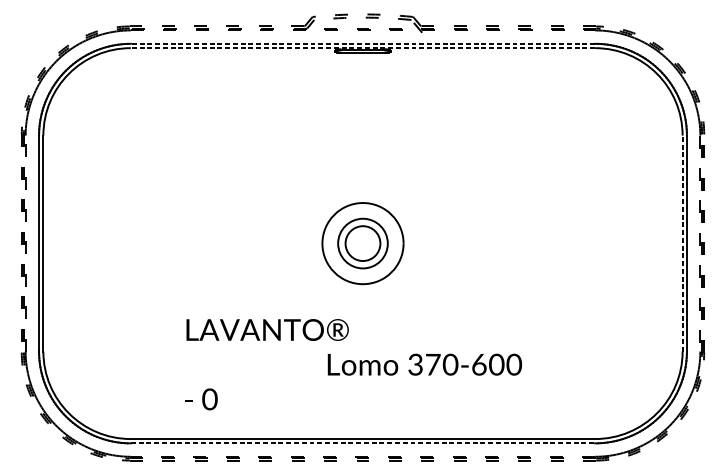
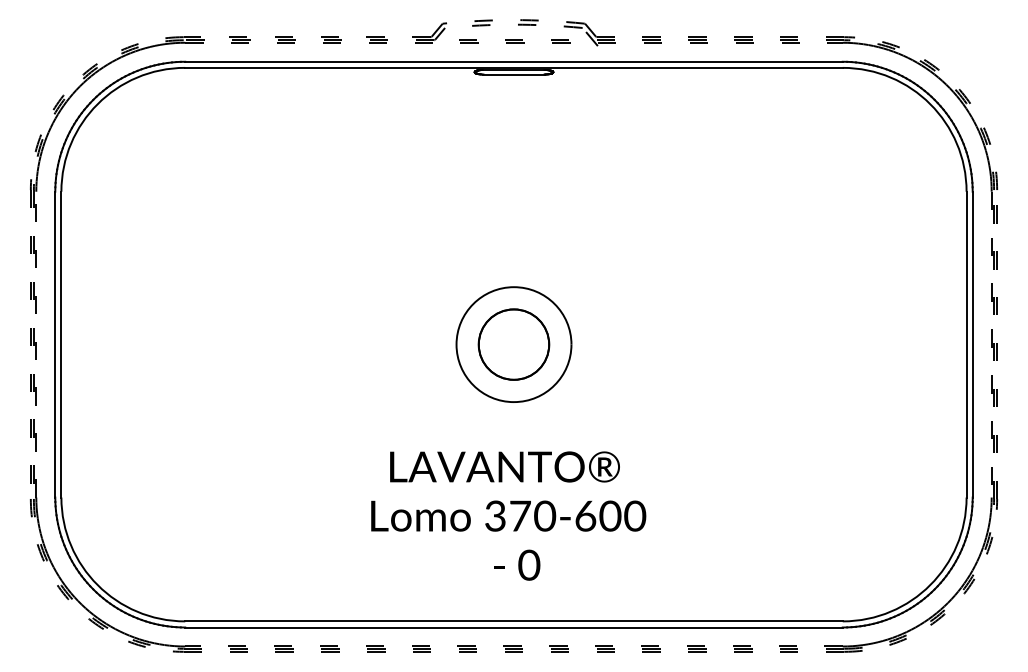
line: (362, 43) -> (513, 61), dashed -> solid
line: (362, 47) -> (513, 67), dashed -> solid
circle: (362, 243) -> (513, 344), size x1.43
line: (682, 243) -> (966, 344), dashed -> solid
text: (267, 329) -> (504, 466), moved
text: (424, 364) -> (508, 515), moved
text: (201, 398) -> (517, 564), moved
line: (362, 443) -> (513, 627), dashed -> solid

